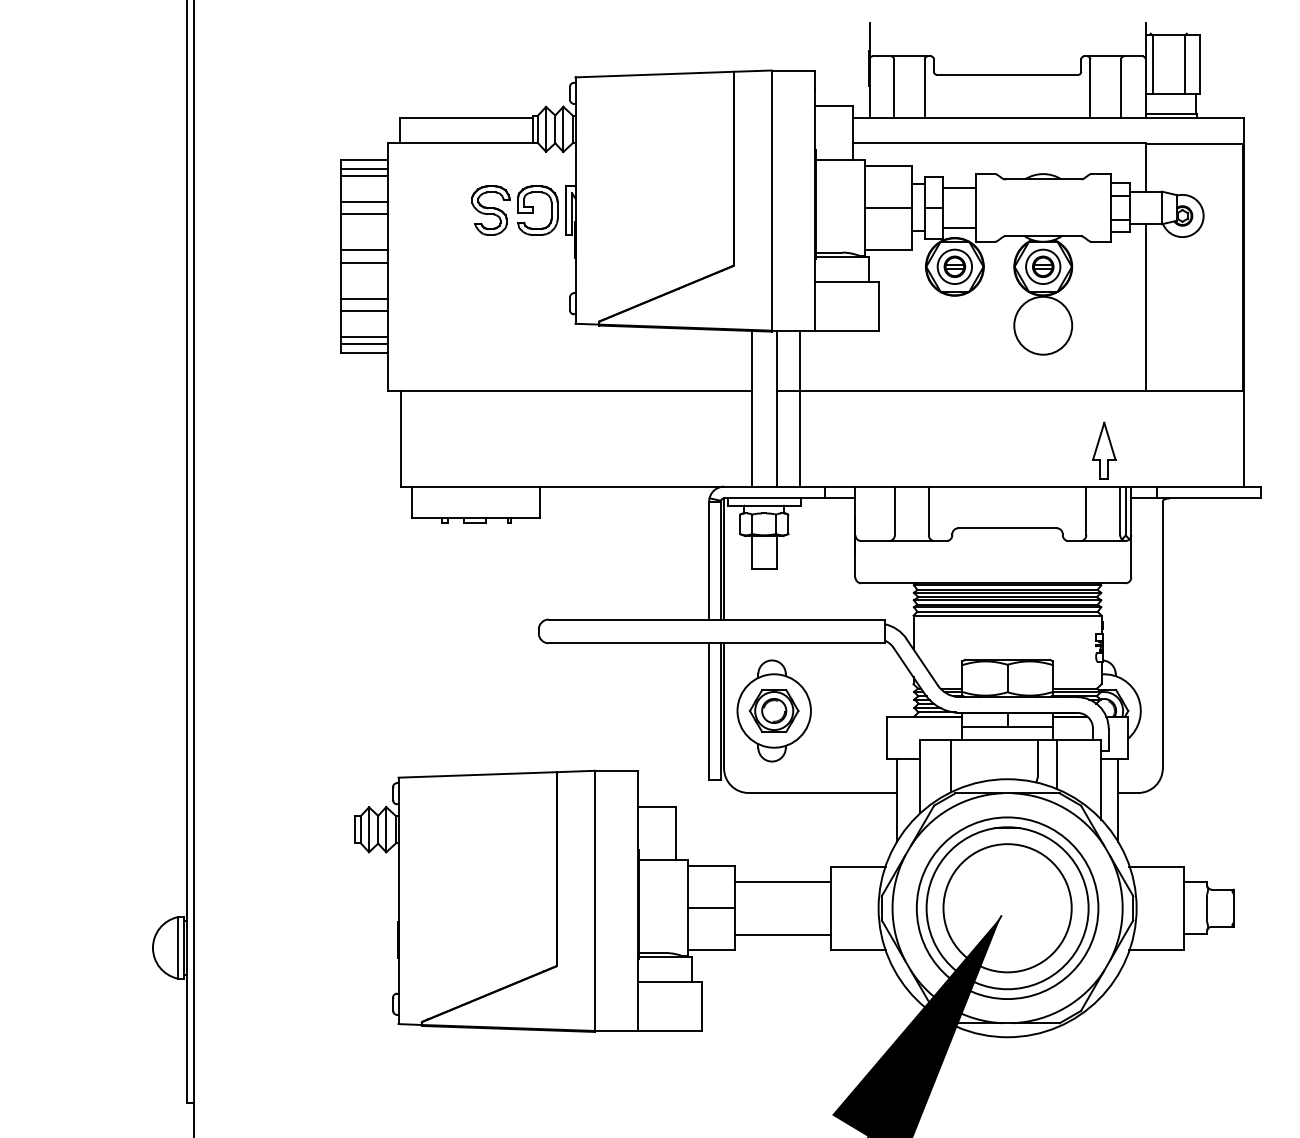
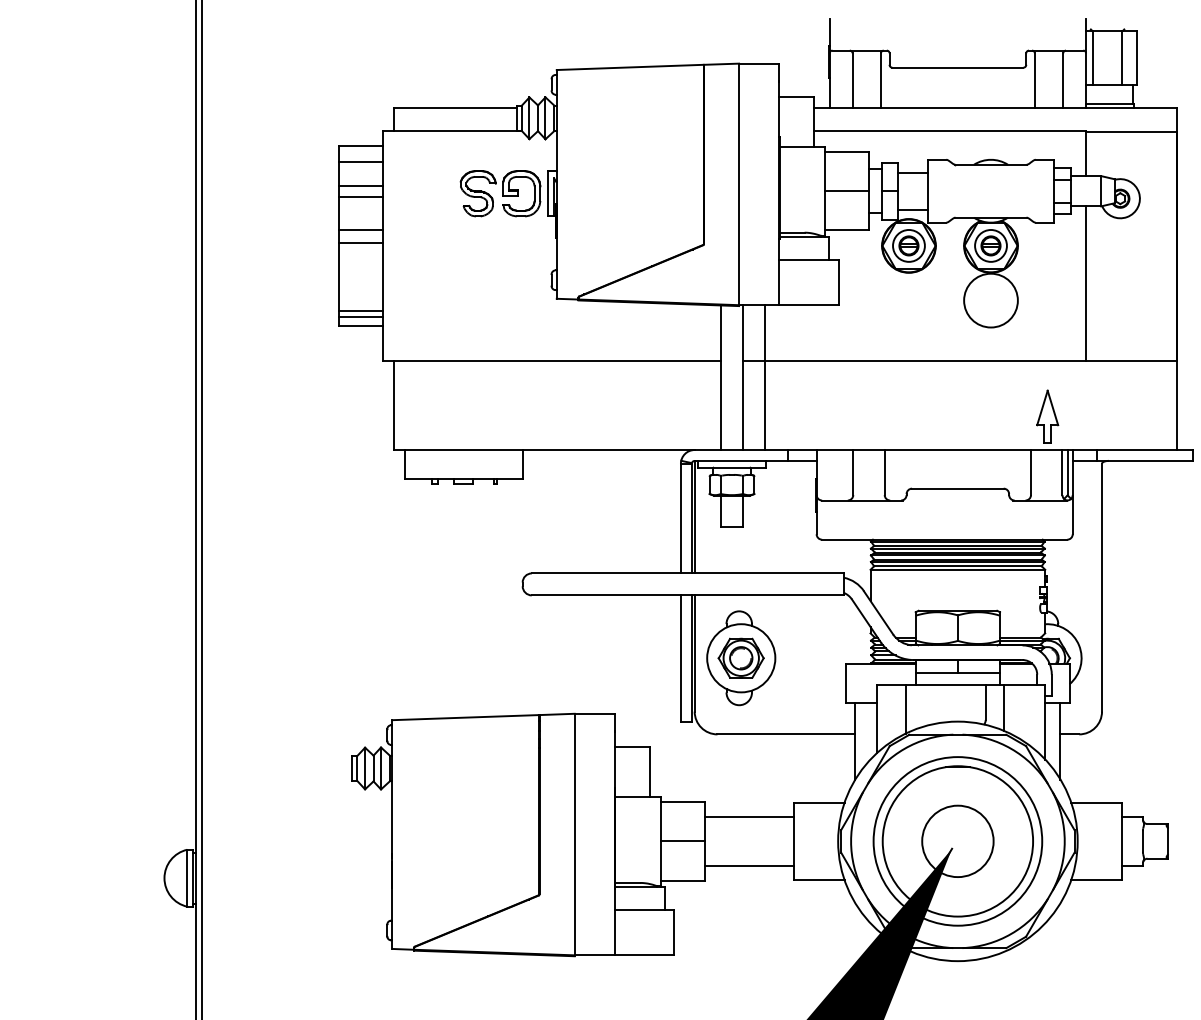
line: (364, 169) -> (360, 155), removed
line: (364, 298) -> (360, 275), removed
line: (364, 310) -> (360, 286), removed
circle: (1007, 908) -> (957, 841), size x0.6

